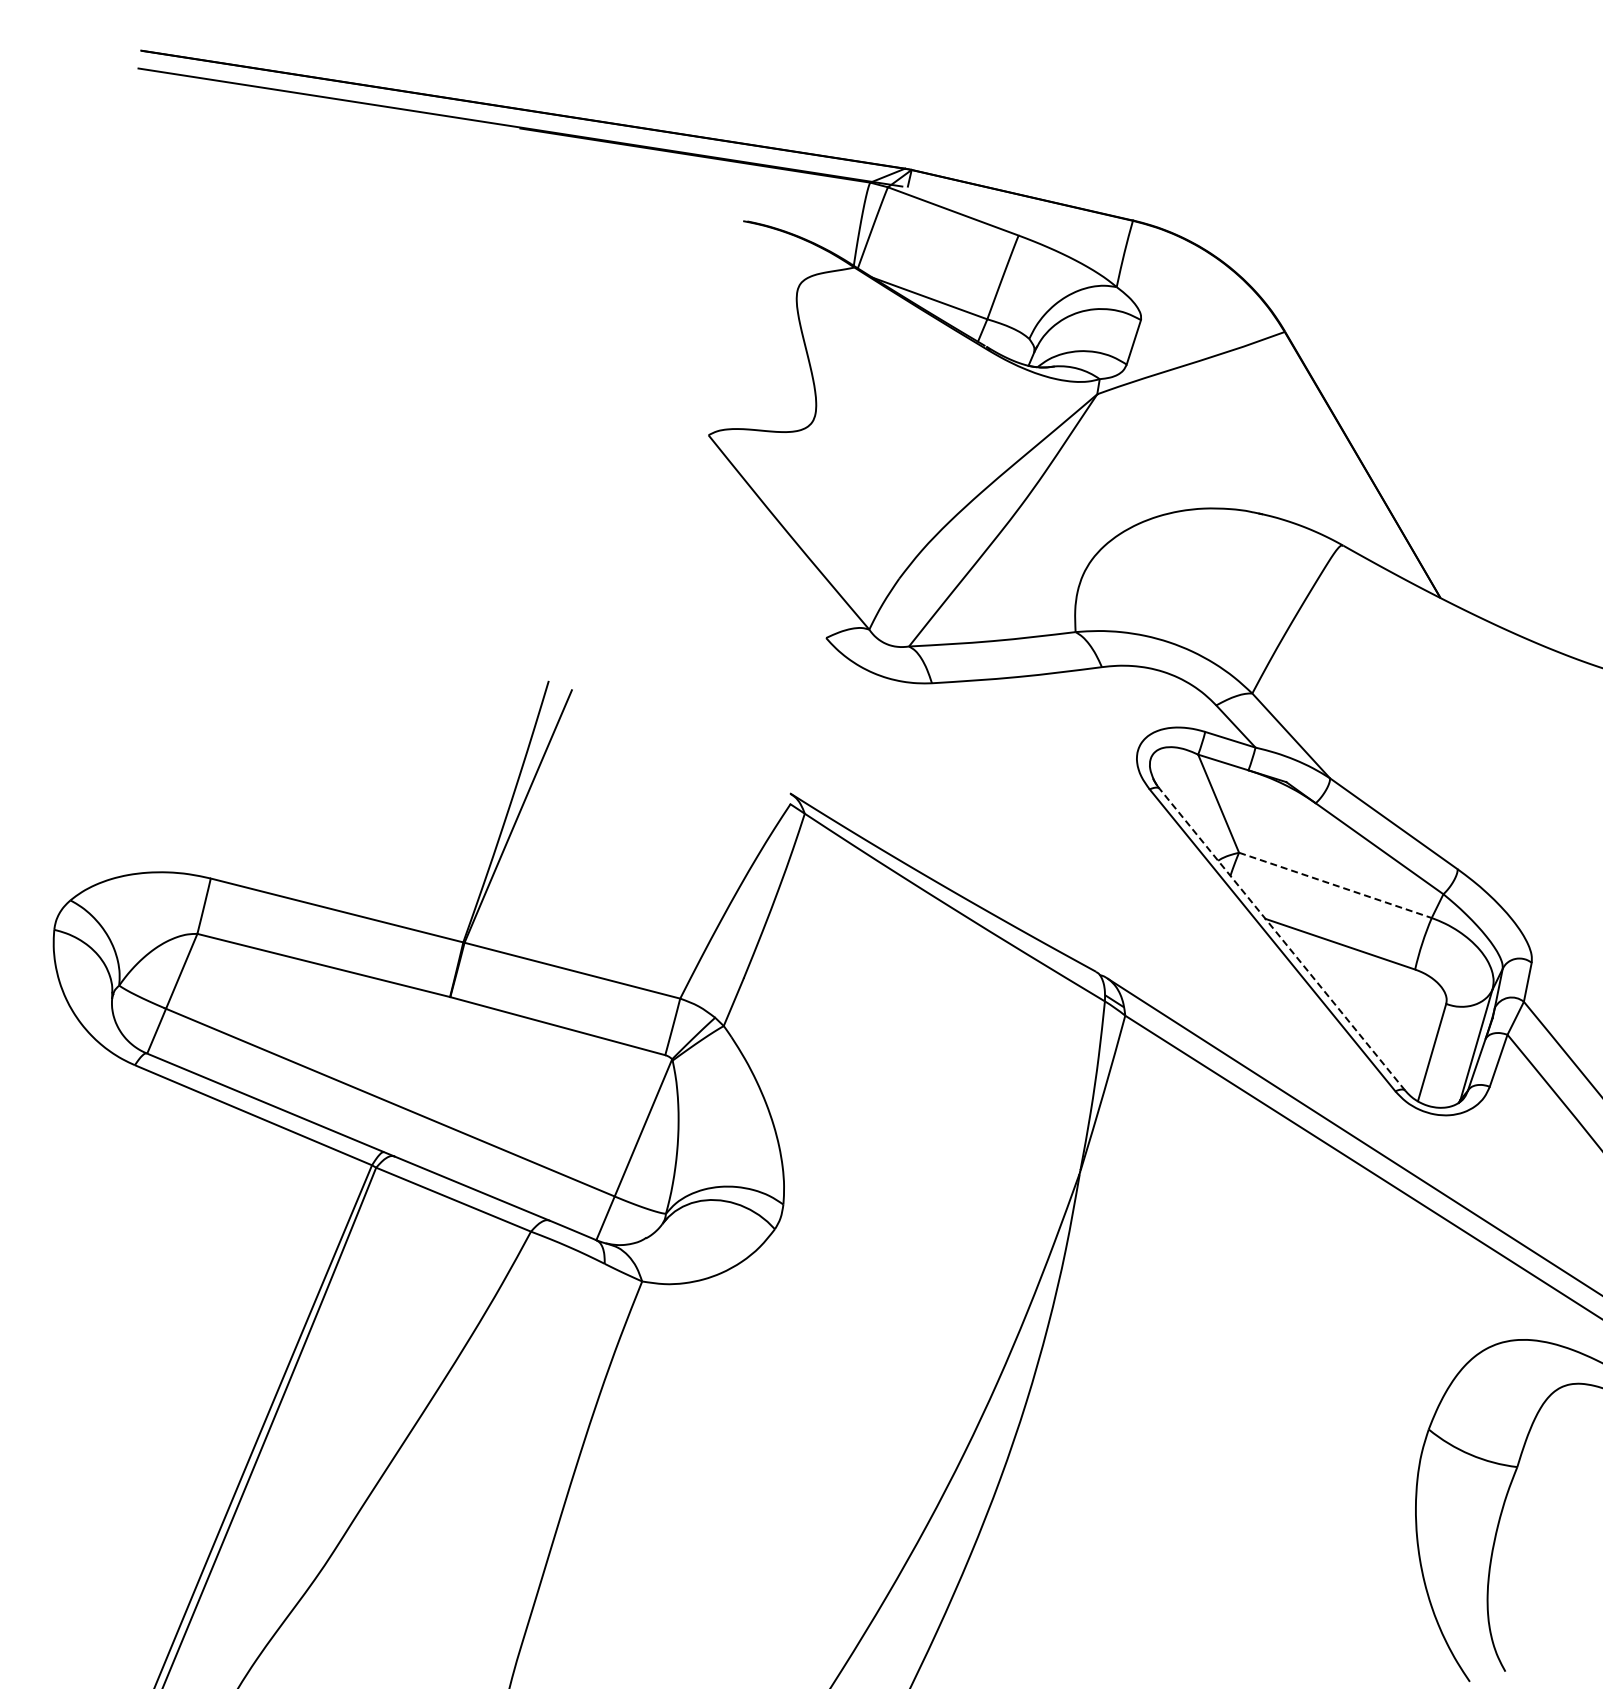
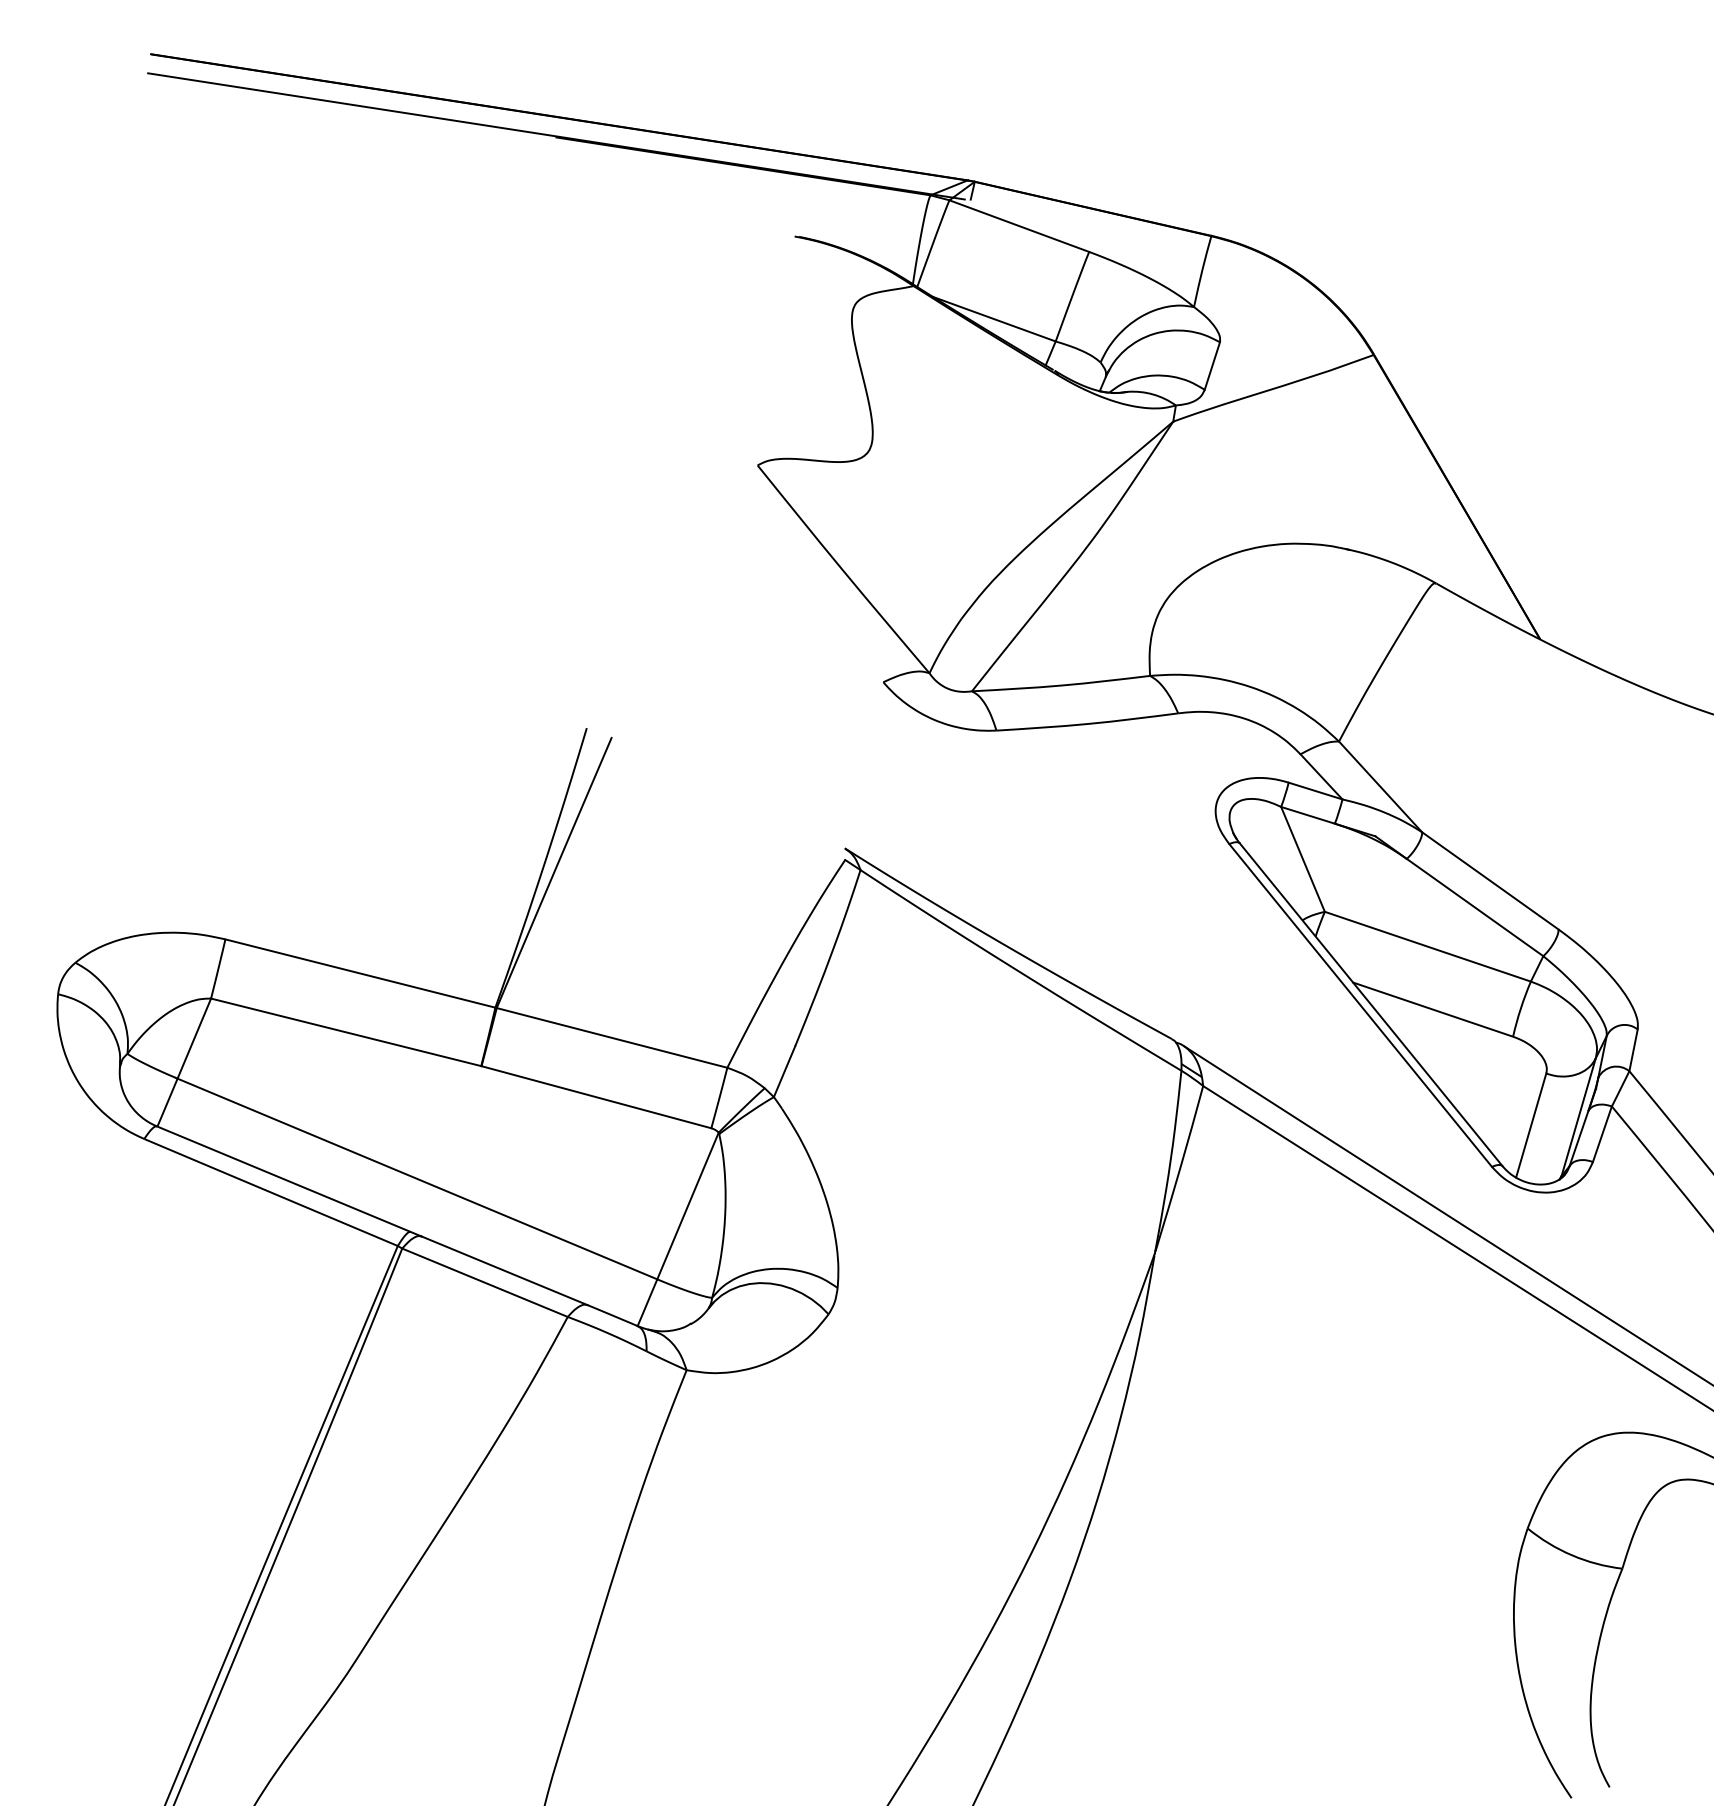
line: (1335, 885) -> (1427, 946), dashed -> solid
line: (1282, 939) -> (1371, 1004), dashed -> solid

